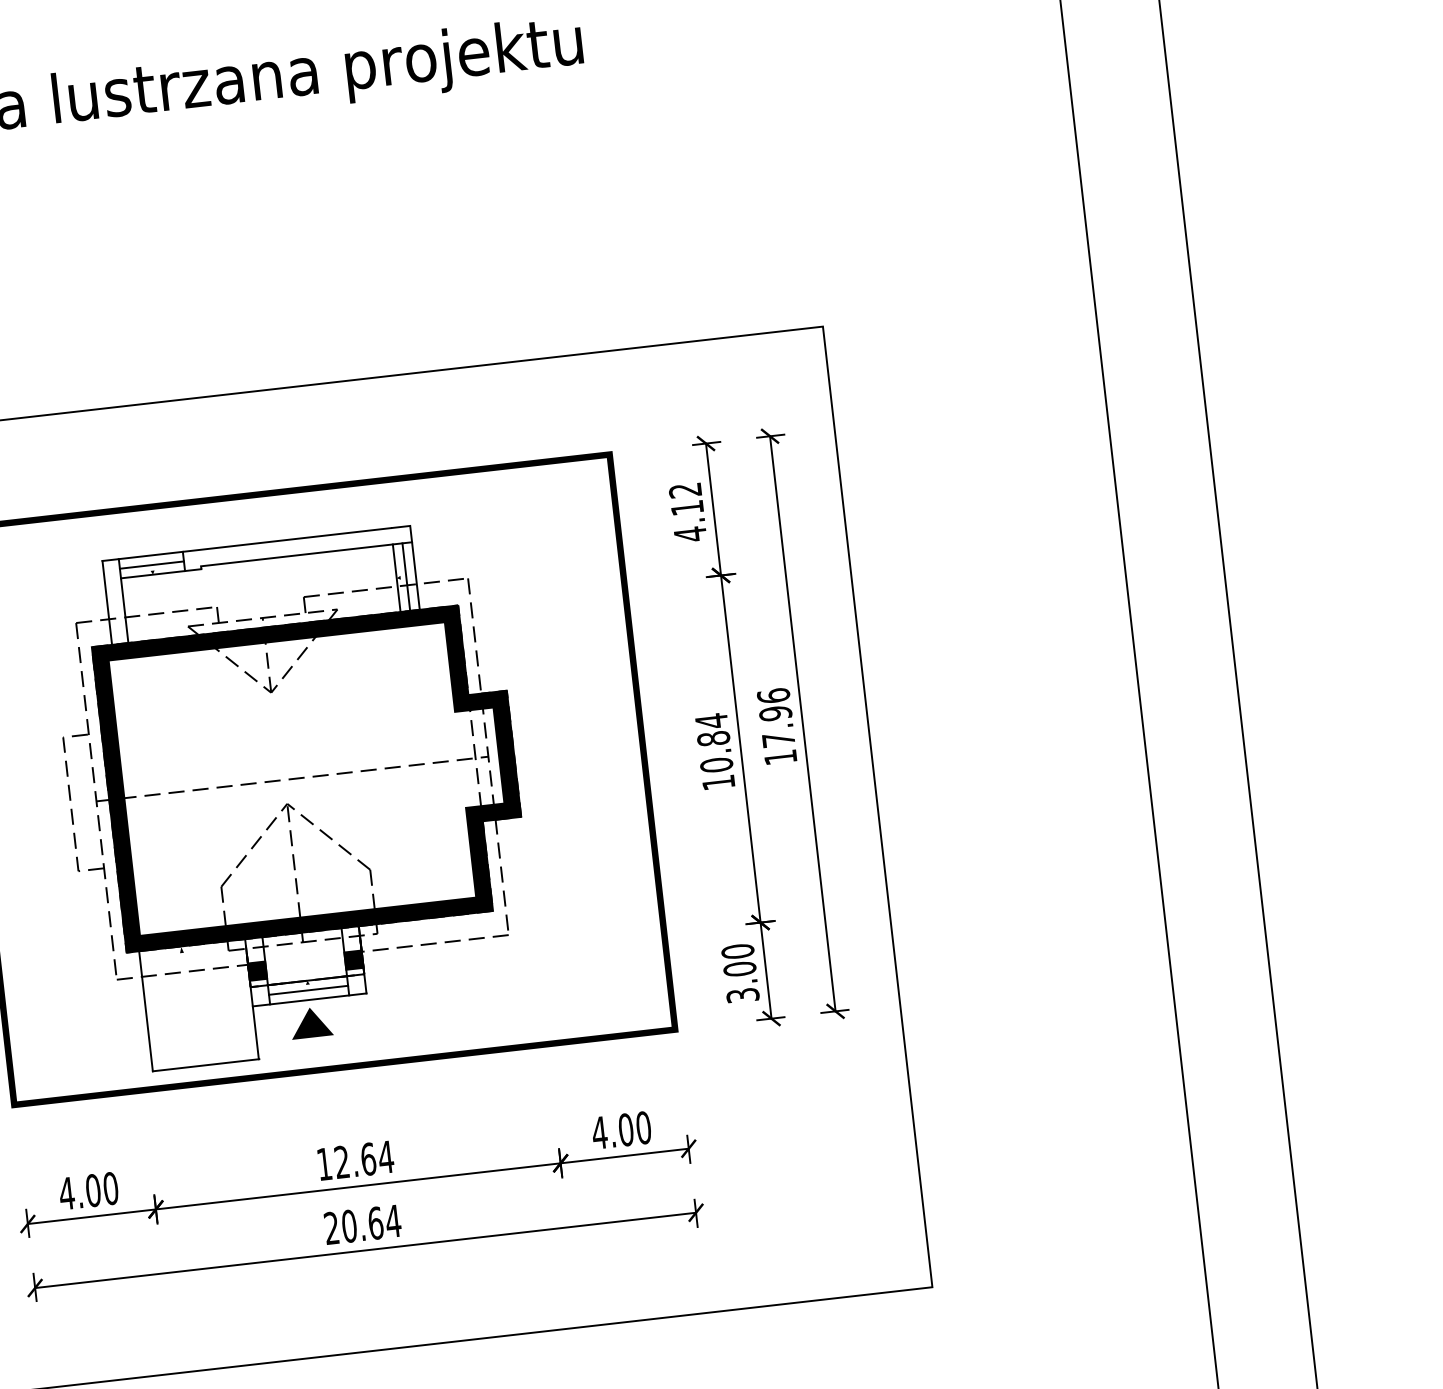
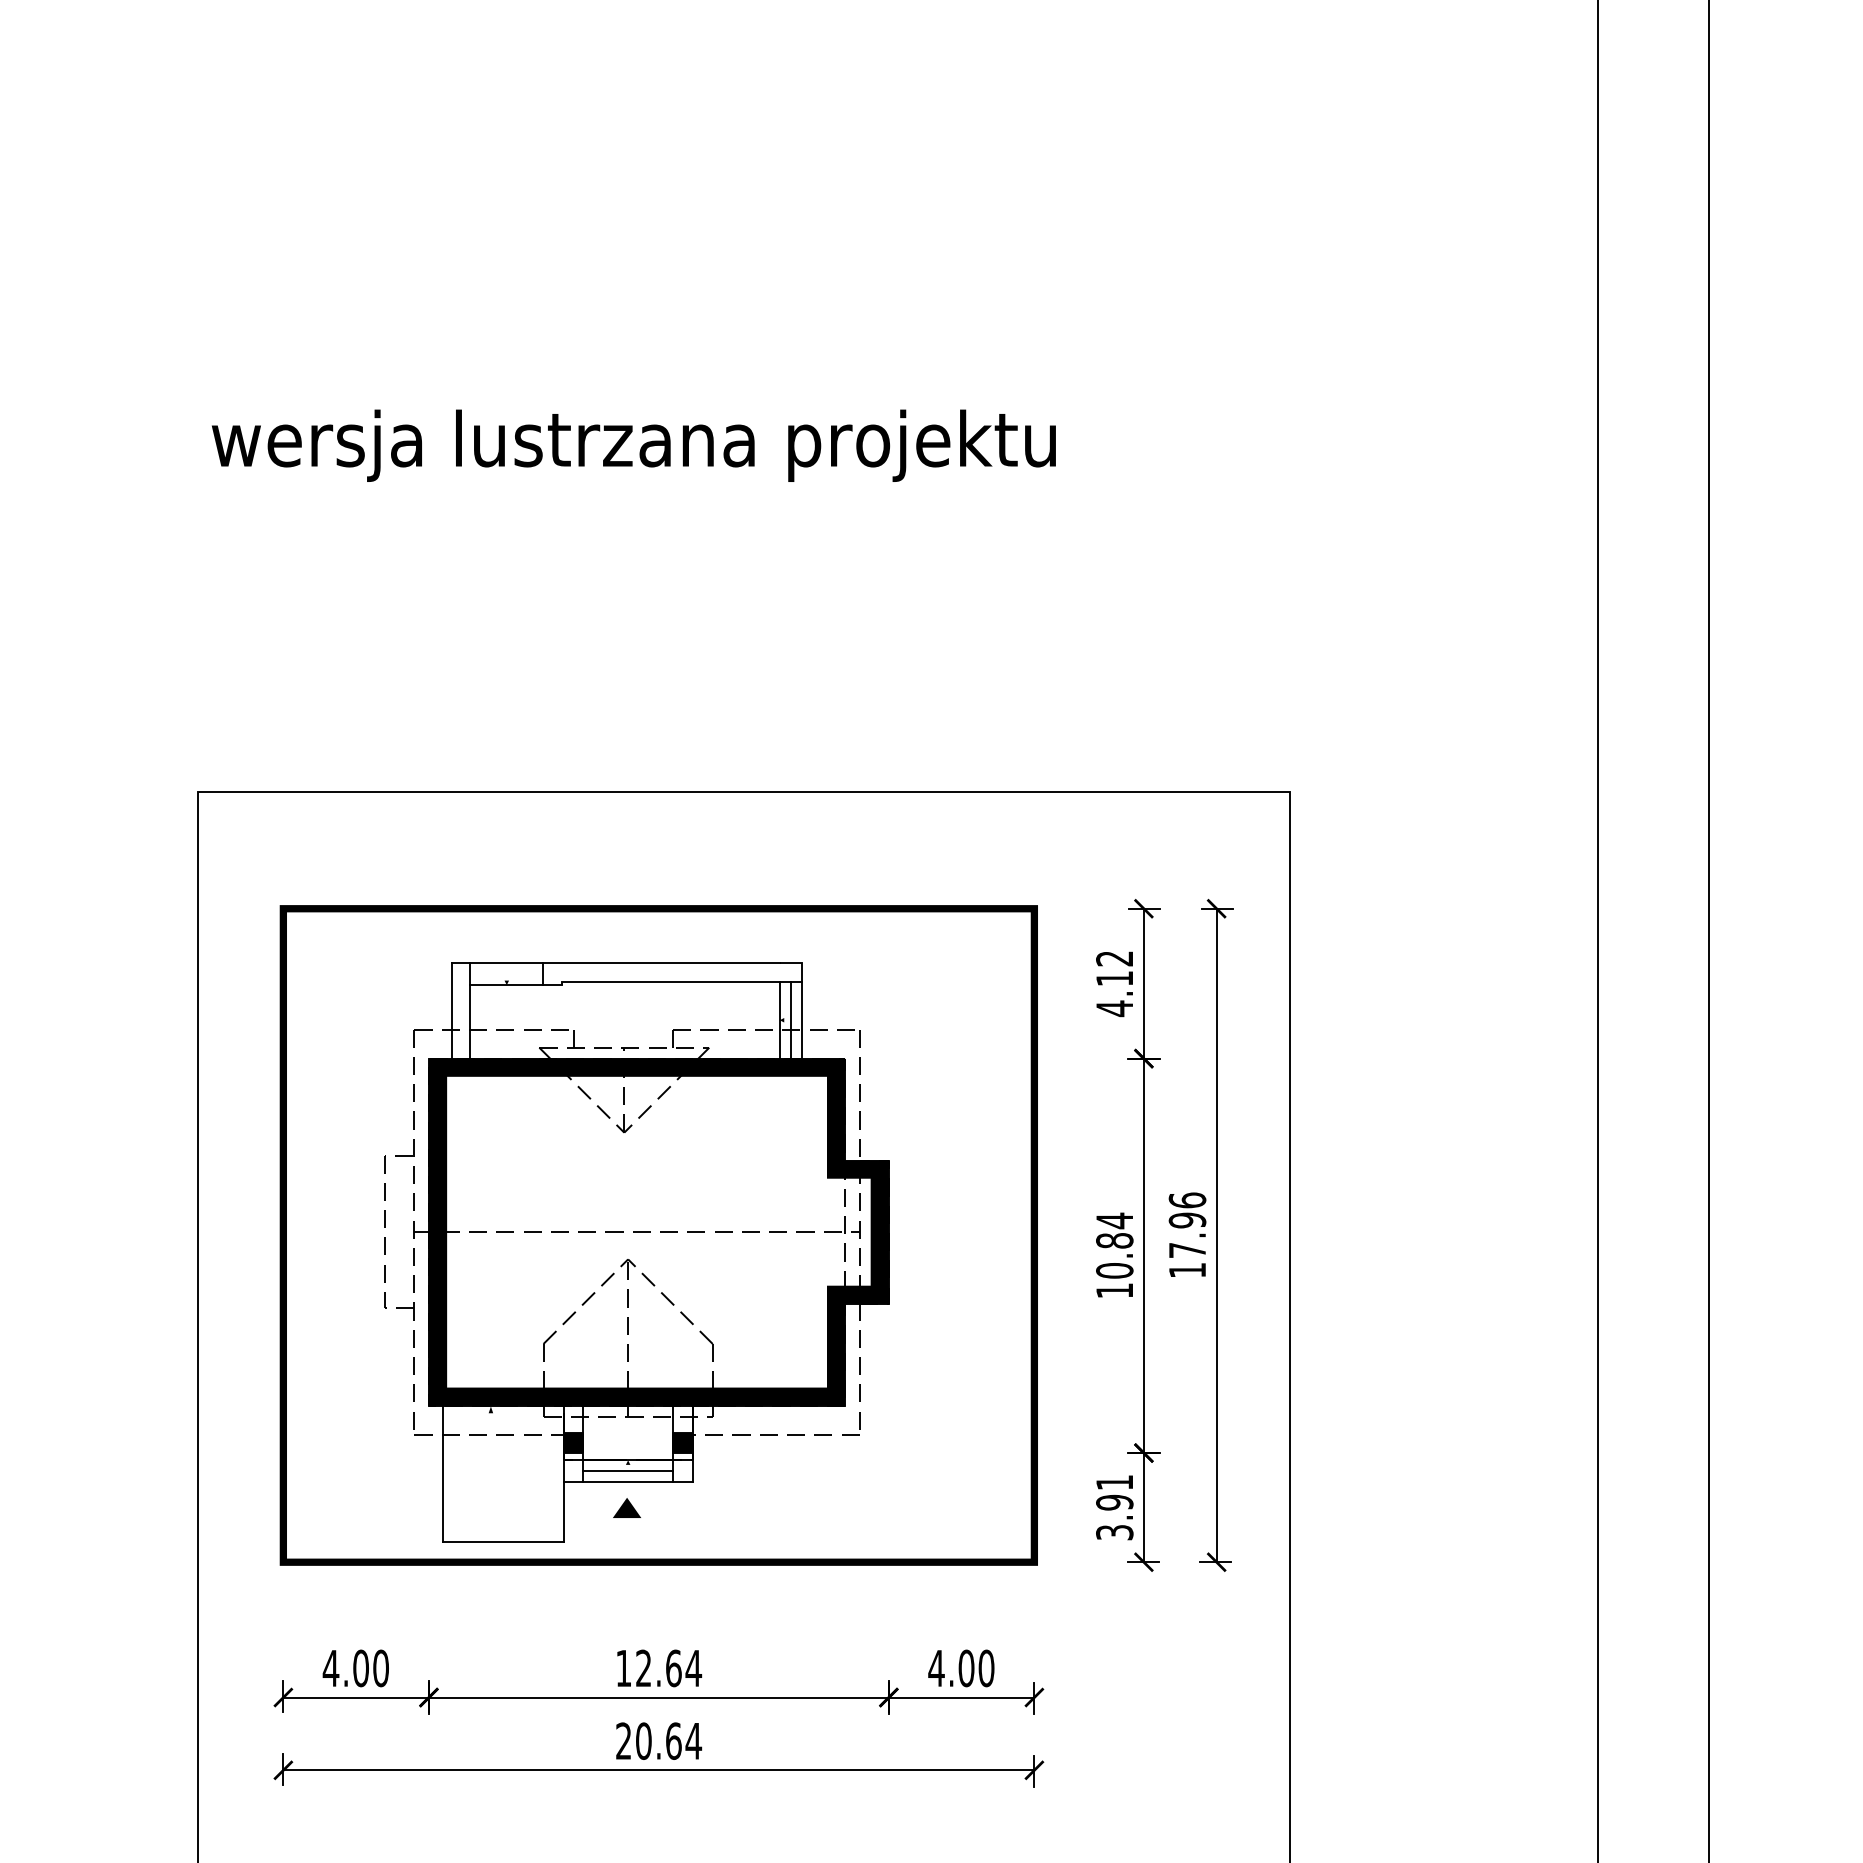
line: (151, 565) -> (506, 974), removed
text: (738, 960) -> (1114, 1492), 3.00 -> 3.91
part: (310, 1022) -> (626, 1507), size x0.6

